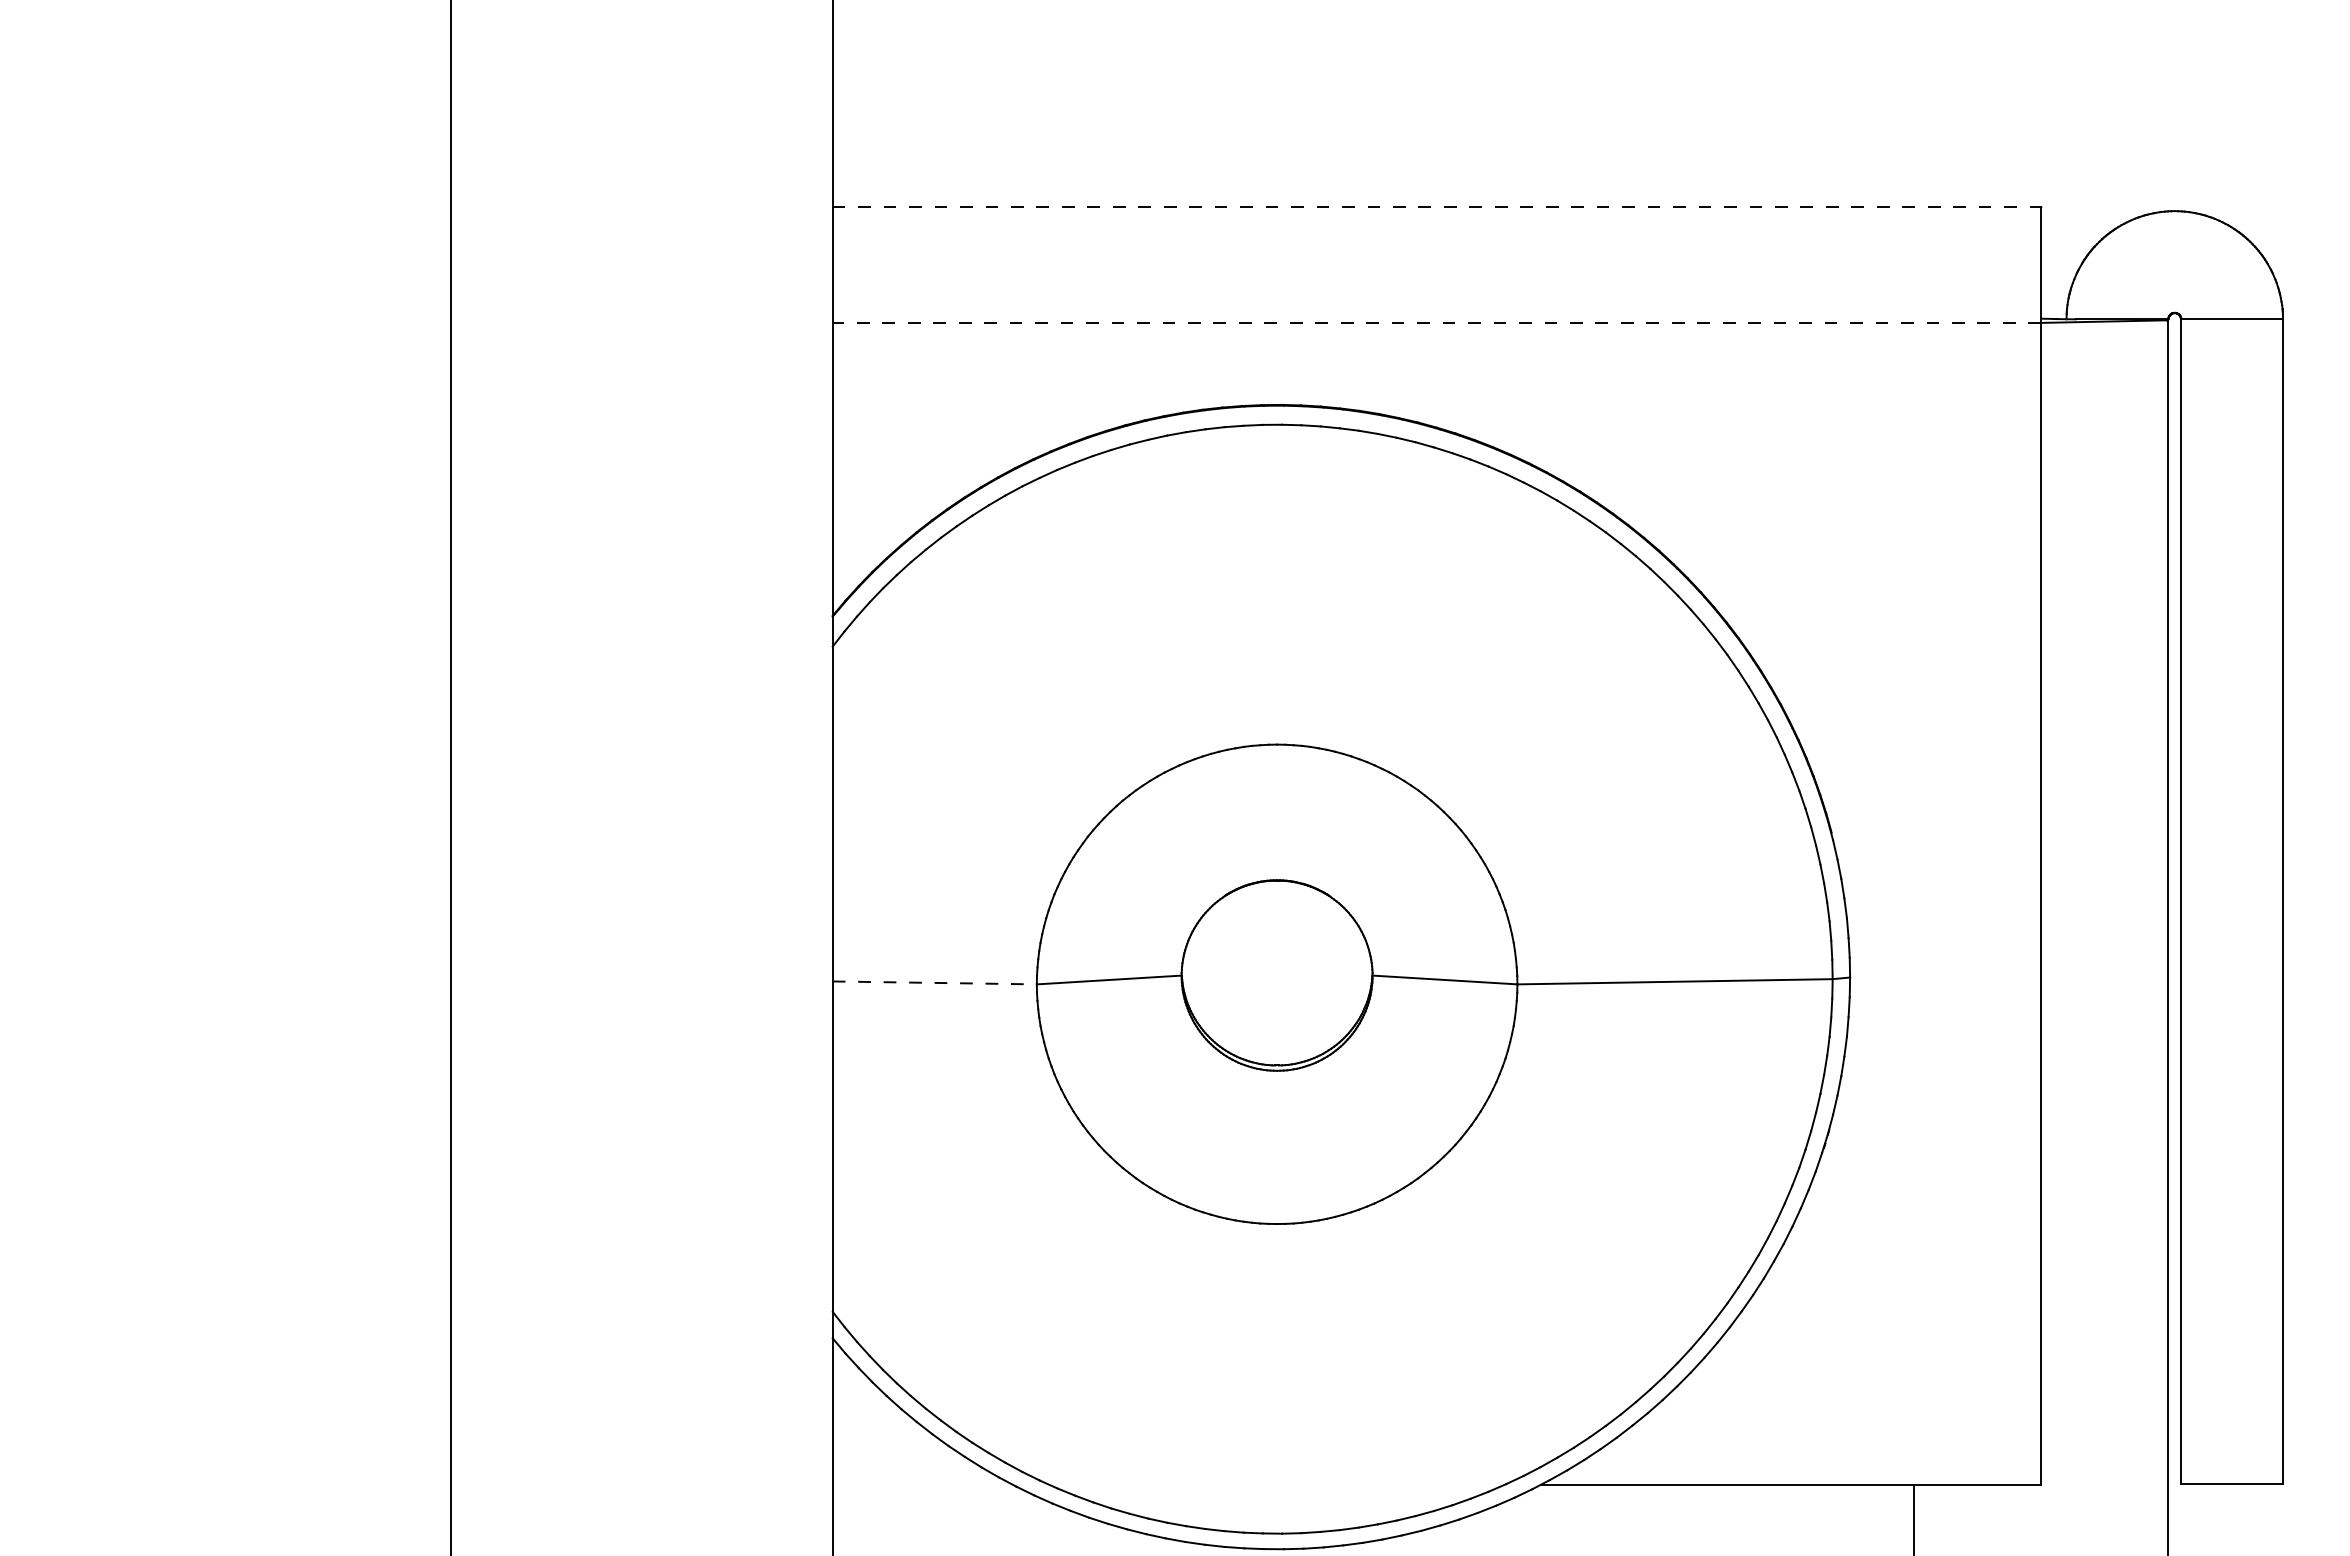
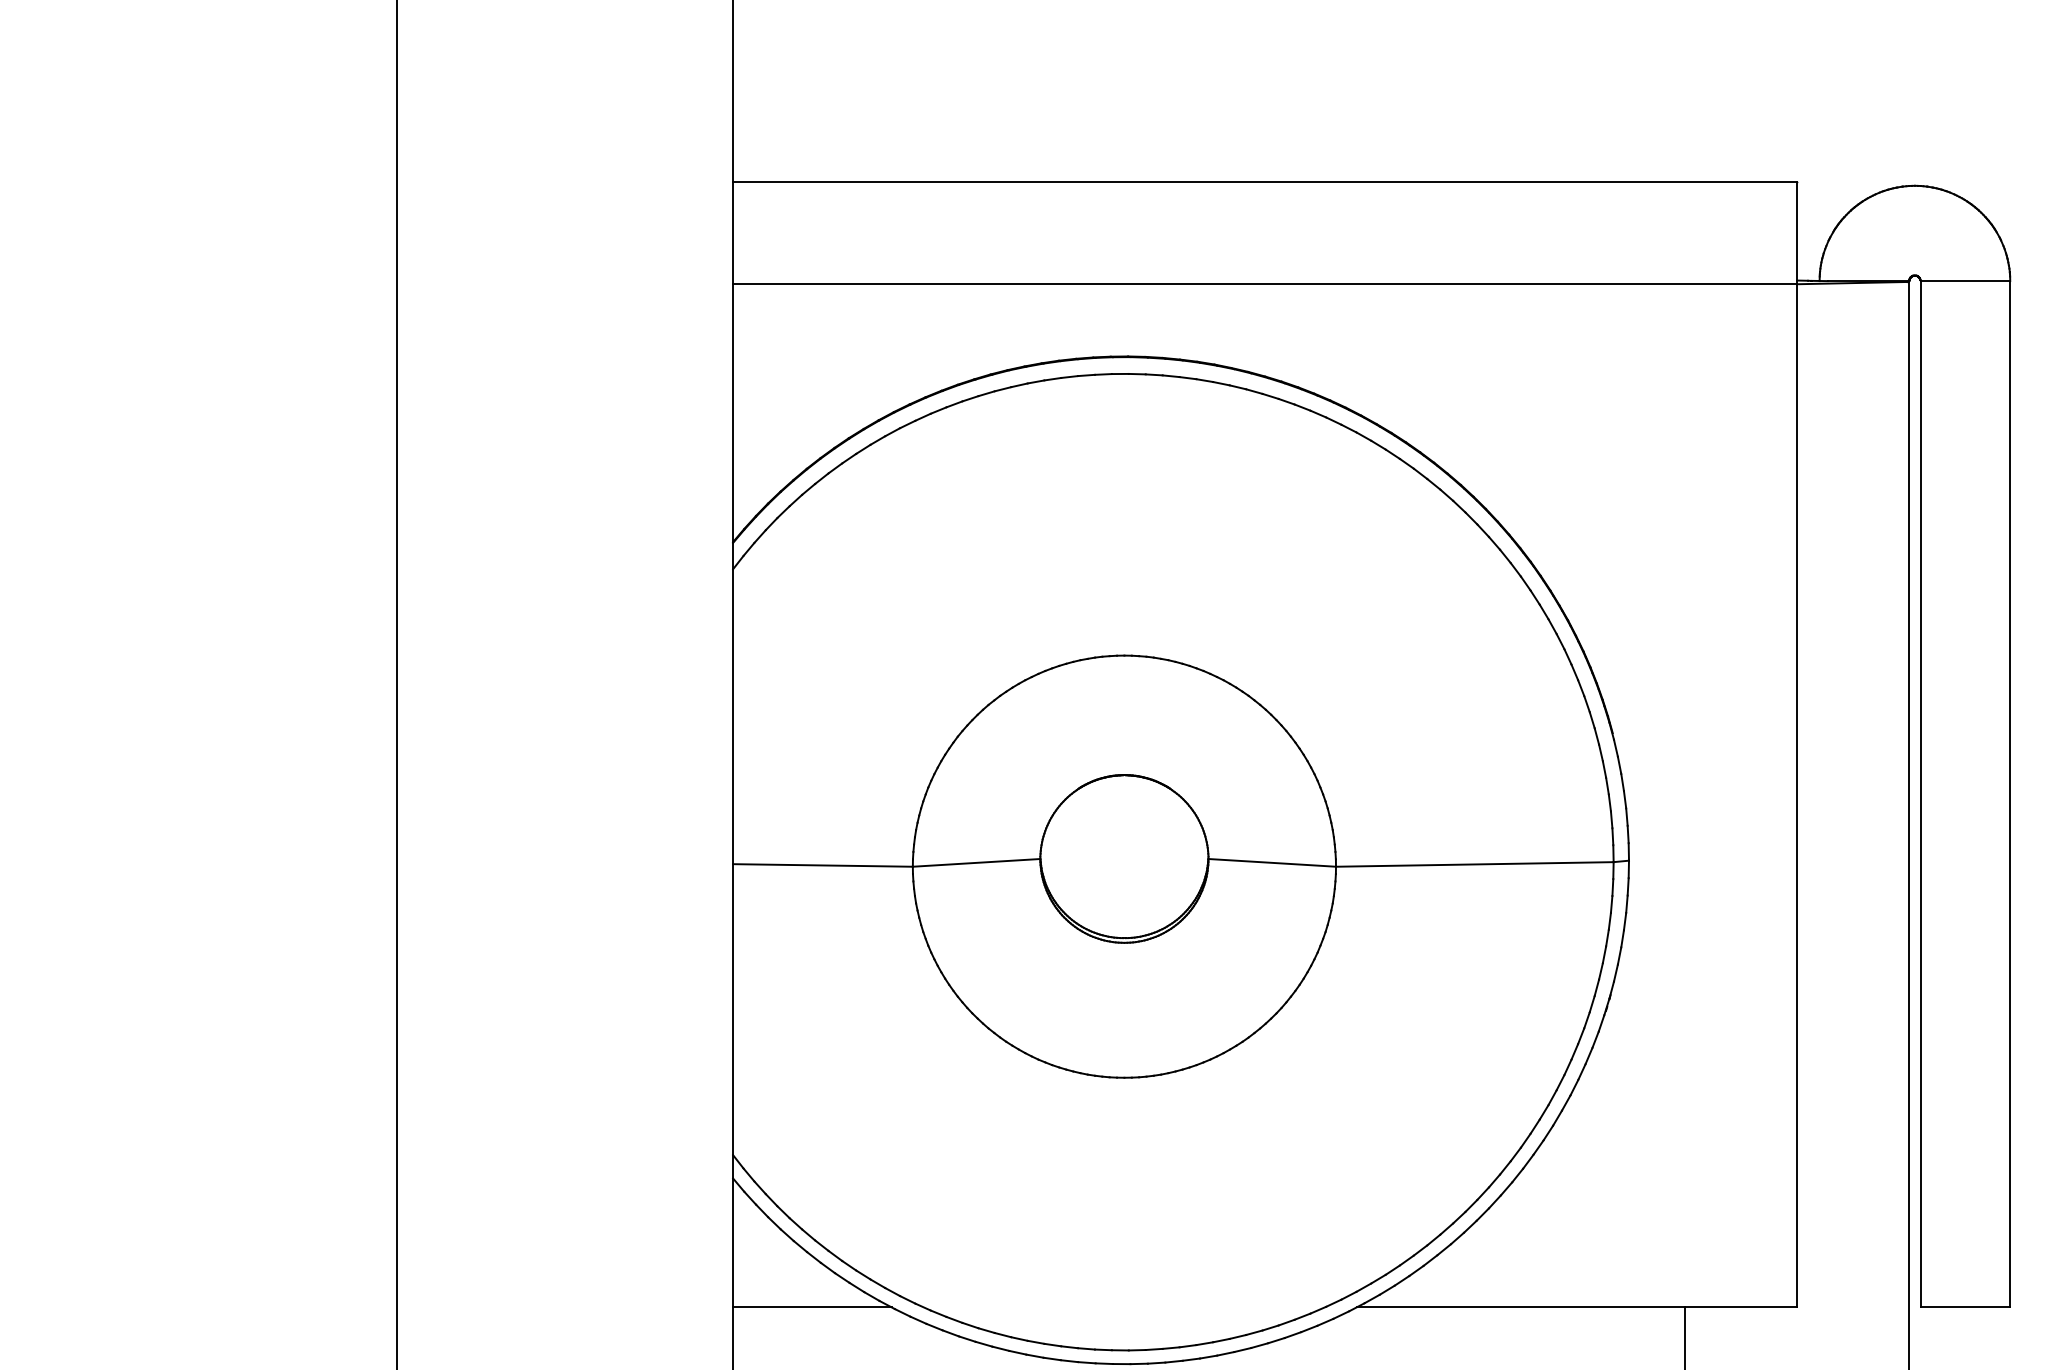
line: (1437, 206) -> (1265, 181), dashed -> solid
line: (1436, 322) -> (1264, 283), dashed -> solid
line: (935, 982) -> (823, 865), dashed -> solid
line: (922, 1484) -> (812, 1307), added

